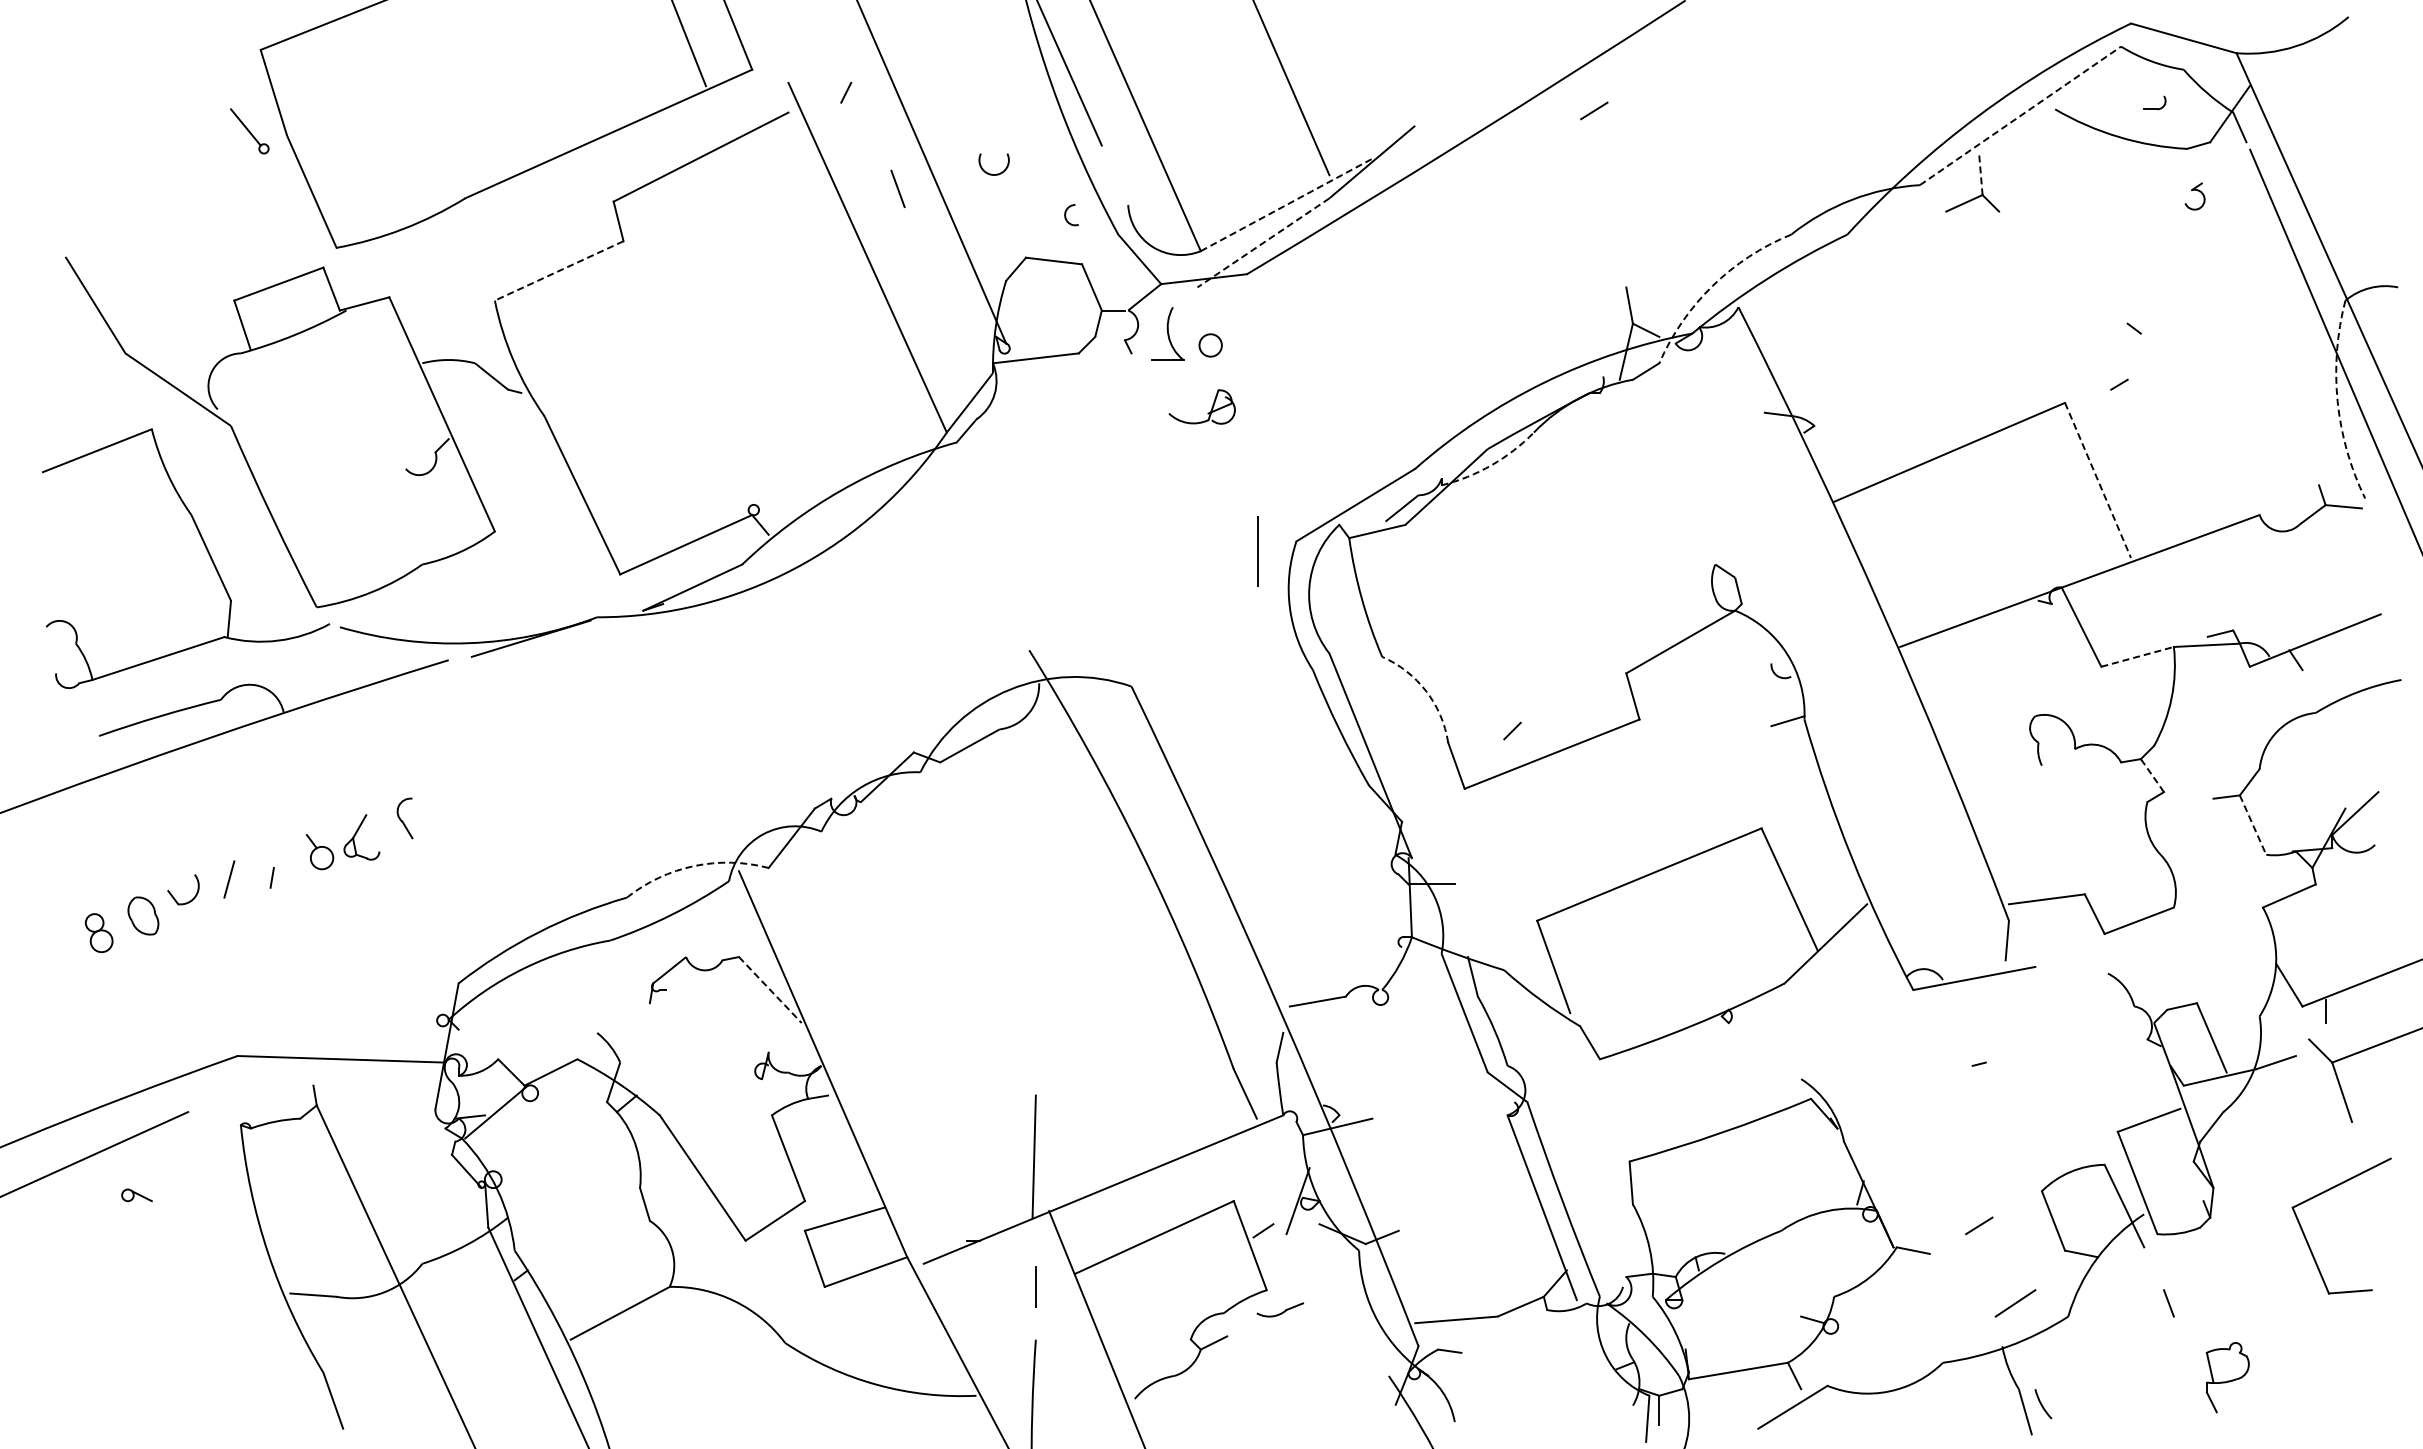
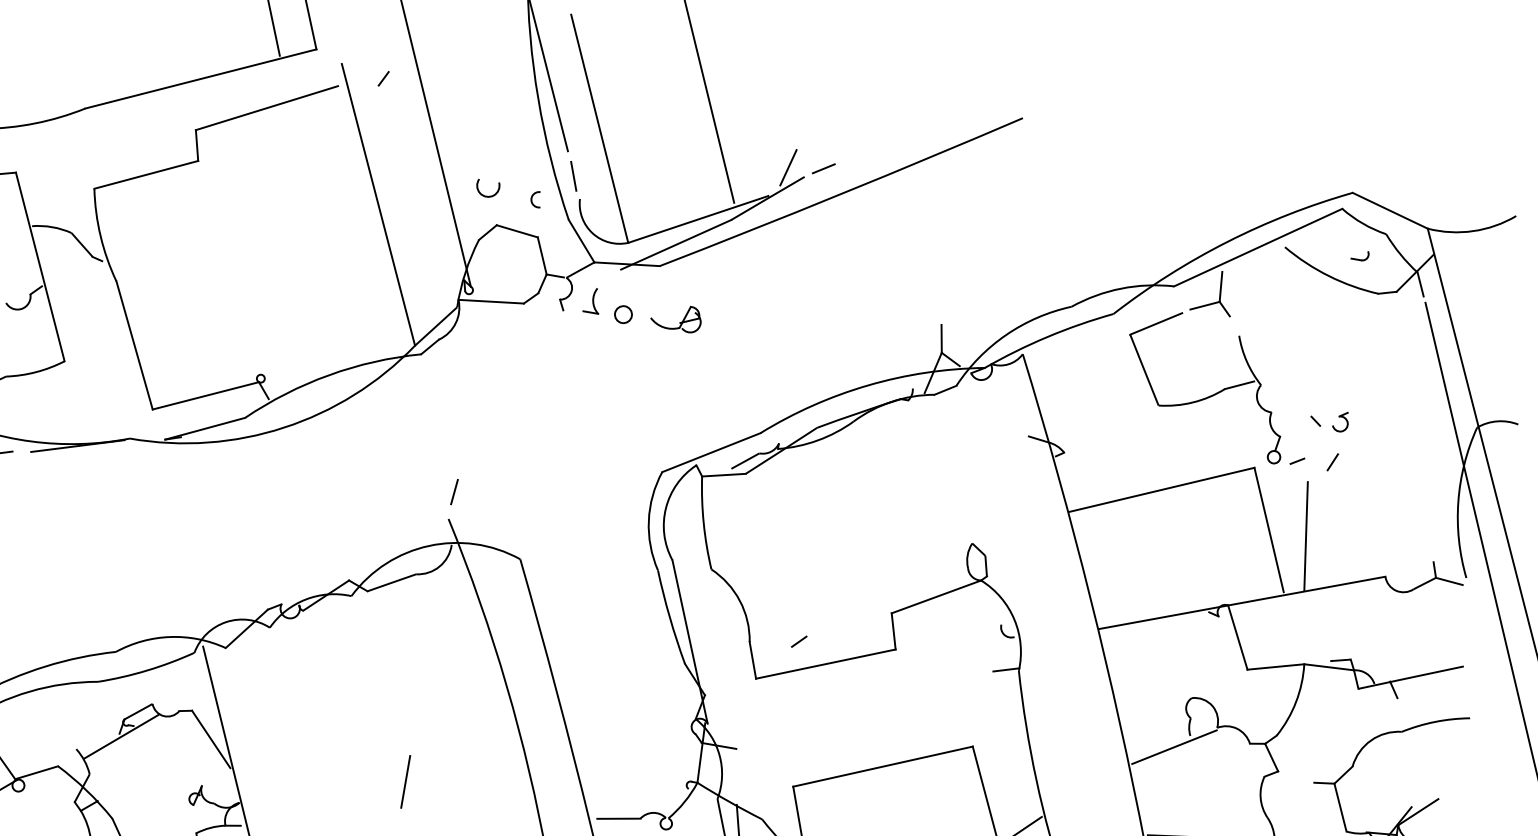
line: (1594, 110) -> (824, 168), moved
line: (2020, 115) -> (1258, 247), dashed -> solid
line: (1391, 117) -> (788, 167), added
arc: (991, 173) -> (484, 195), moved
line: (1980, 175) -> (1220, 287), dashed -> solid
line: (897, 188) -> (573, 175), moved
part: (2194, 196) -> (1340, 421), moved
line: (1287, 204) -> (699, 219), dashed -> solid
line: (1263, 242) -> (676, 244), dashed -> solid
line: (559, 270) -> (146, 174), dashed -> solid
arc: (1712, 286) -> (1006, 335), dashed -> solid
part: (1990, 319) -> (1209, 395), added
part: (1167, 333) -> (592, 300), size x0.62
line: (2165, 377) -> (1332, 461), added
arc: (2337, 401) -> (1458, 501), dashed -> solid
part: (1208, 412) -> (680, 322), moved
arc: (1491, 465) -> (817, 440), dashed -> solid
line: (2098, 480) -> (1269, 530), dashed -> solid
line: (2147, 480) -> (1306, 536), added
line: (1257, 551) -> (405, 781), moved
line: (1030, 613) -> (454, 491), added
line: (2137, 656) -> (1275, 666), dashed -> solid
arc: (1426, 691) -> (740, 601), dashed -> solid
line: (2152, 775) -> (1271, 757), dashed -> solid
line: (2023, 783) -> (1174, 746), added
line: (2253, 825) -> (1340, 807), dashed -> solid
arc: (694, 866) -> (170, 637), dashed -> solid
line: (770, 990) -> (211, 739), dashed -> solid
line: (653, 1006) -> (121, 736), added

